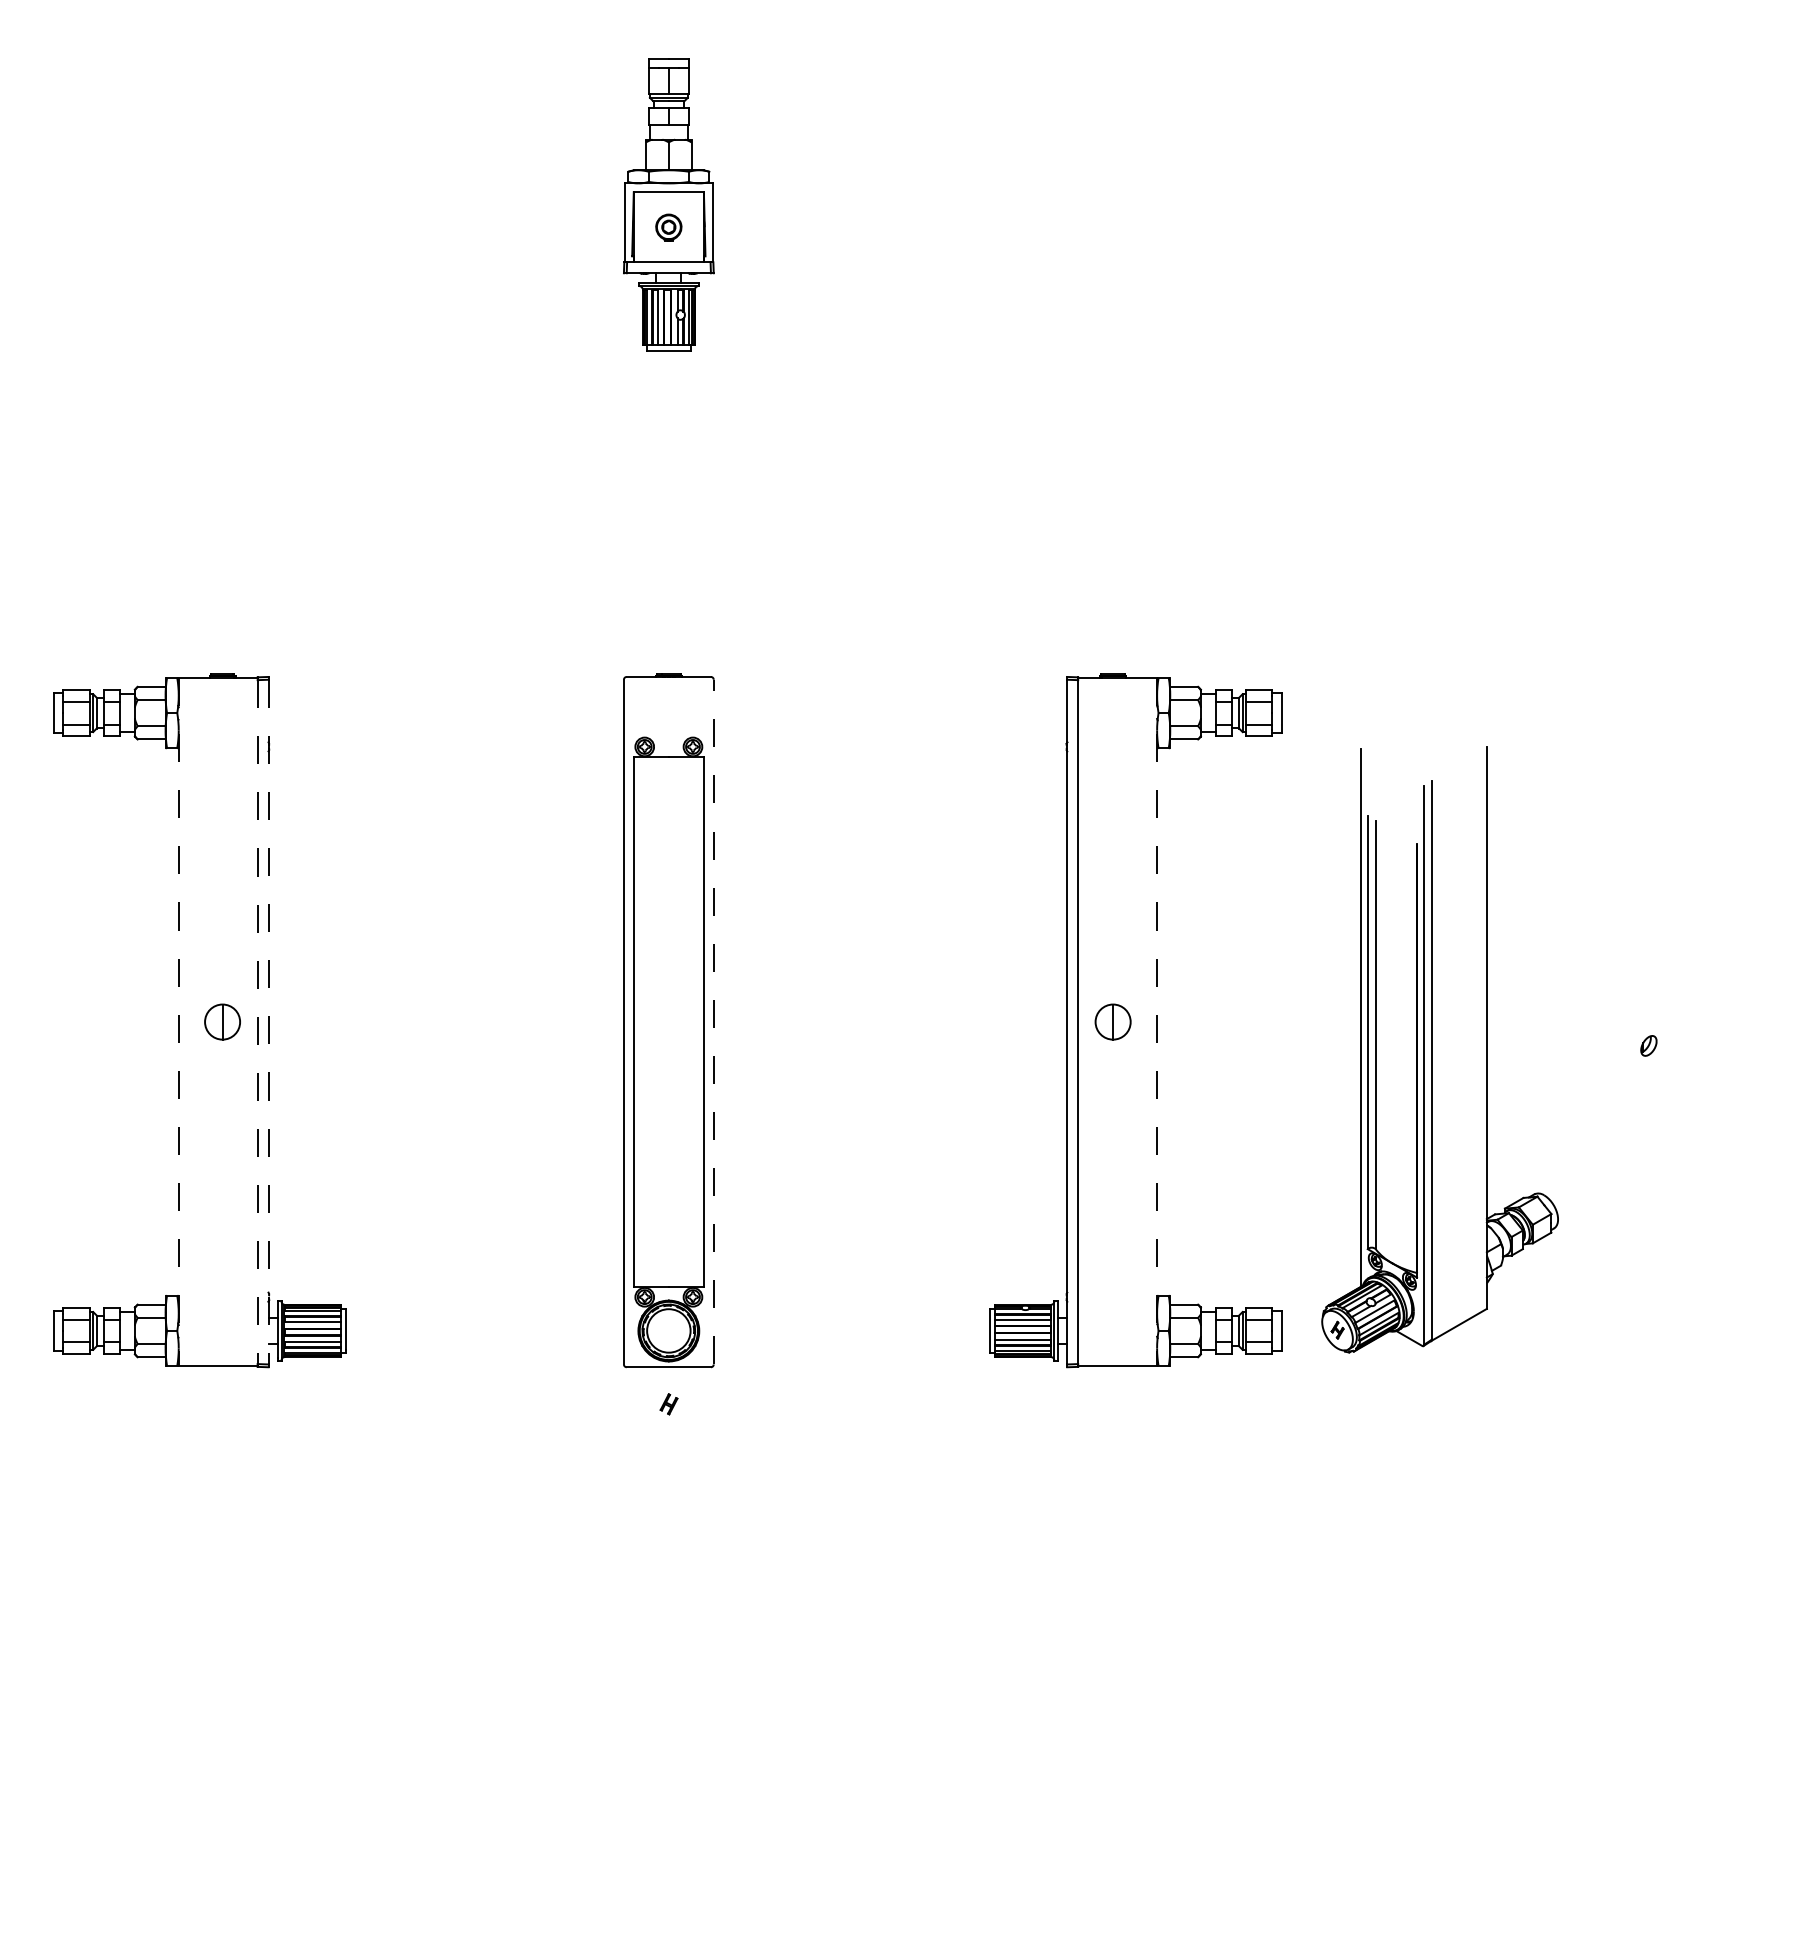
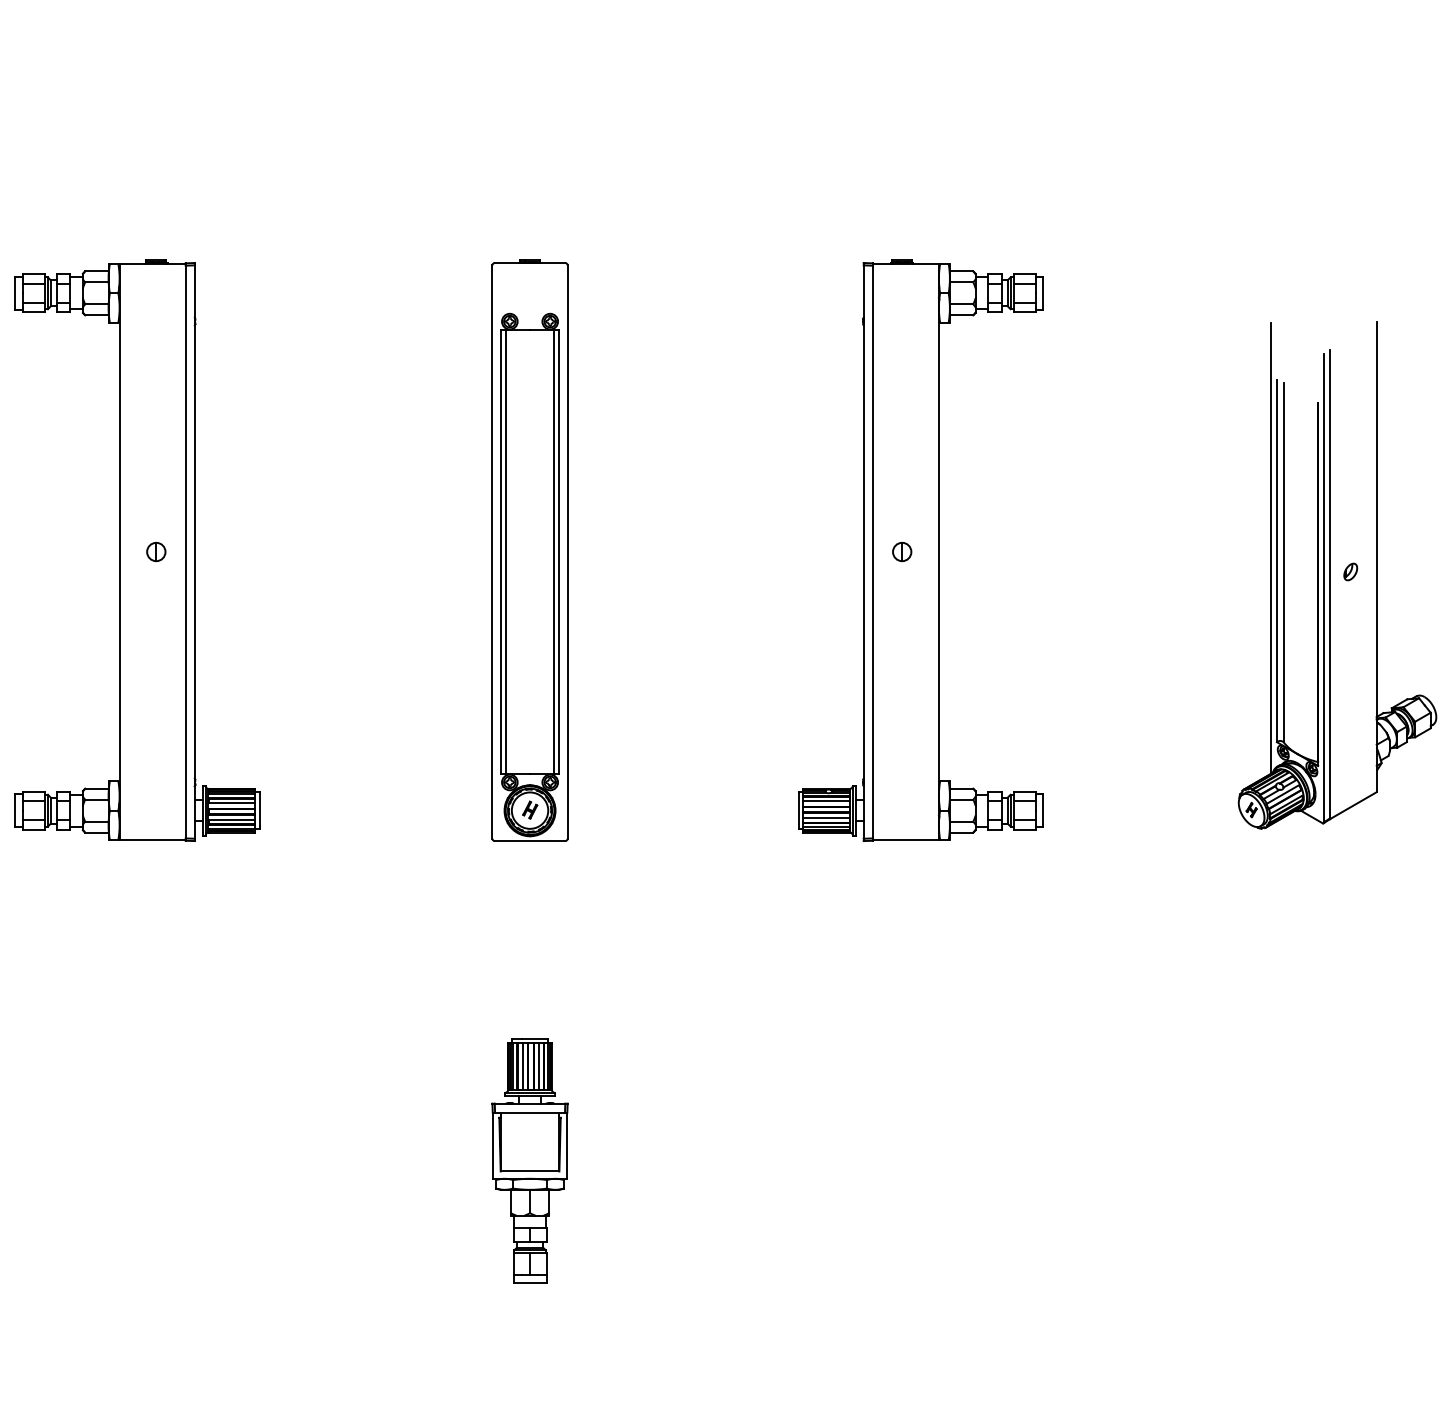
part: (222, 1021) -> (156, 551), size x0.62
line: (639, 1021) -> (505, 551), added
line: (697, 1021) -> (554, 551), added
line: (713, 1021) -> (567, 551), dashed -> solid
part: (1113, 1021) -> (902, 551), size x0.62
line: (178, 1022) -> (119, 552), dashed -> solid
line: (257, 1022) -> (185, 552), dashed -> solid
line: (268, 1022) -> (194, 552), dashed -> solid
line: (1157, 1022) -> (939, 552), dashed -> solid
part: (1432, 1049) -> (1331, 574), moved
part: (668, 1404) -> (529, 810), moved
part: (668, 1748) -> (529, 1160), added

